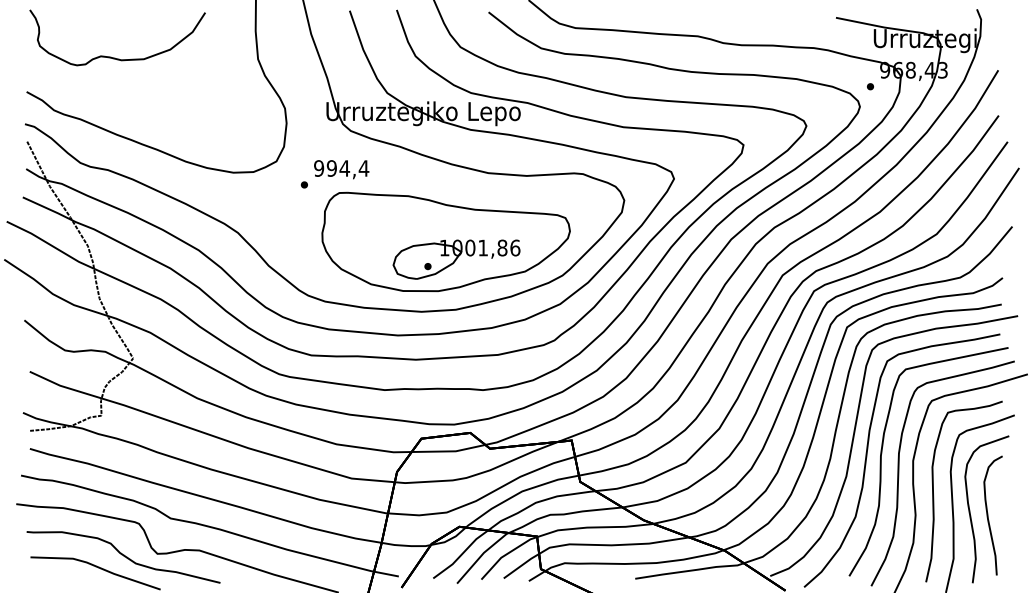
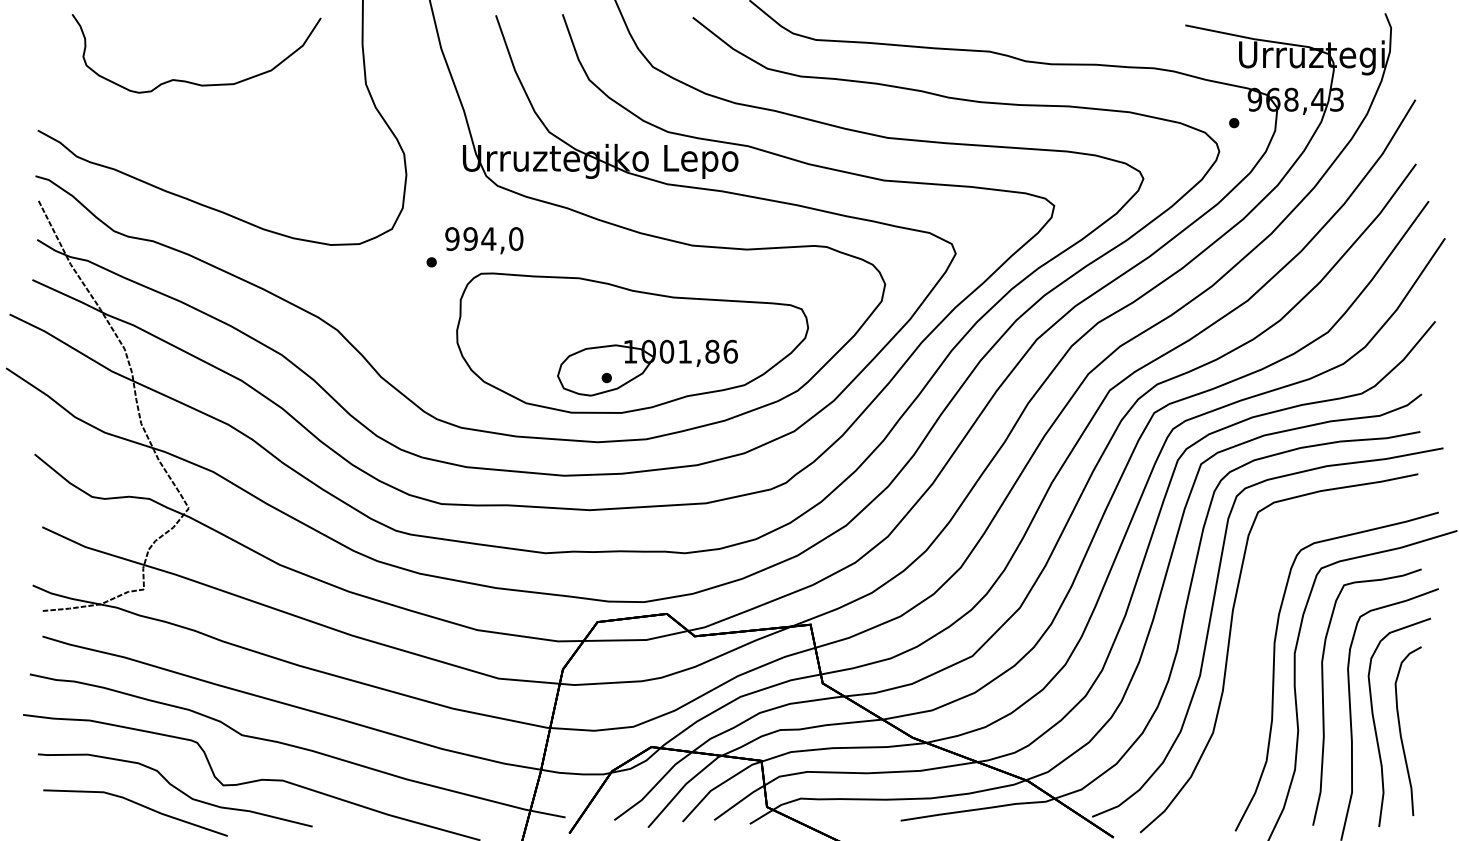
curve: (111, 56) -> (187, 80), moved
text: (363, 168) -> (515, 239), 994,4 -> 994,0
curve: (882, 453) -> (1251, 643), removed

